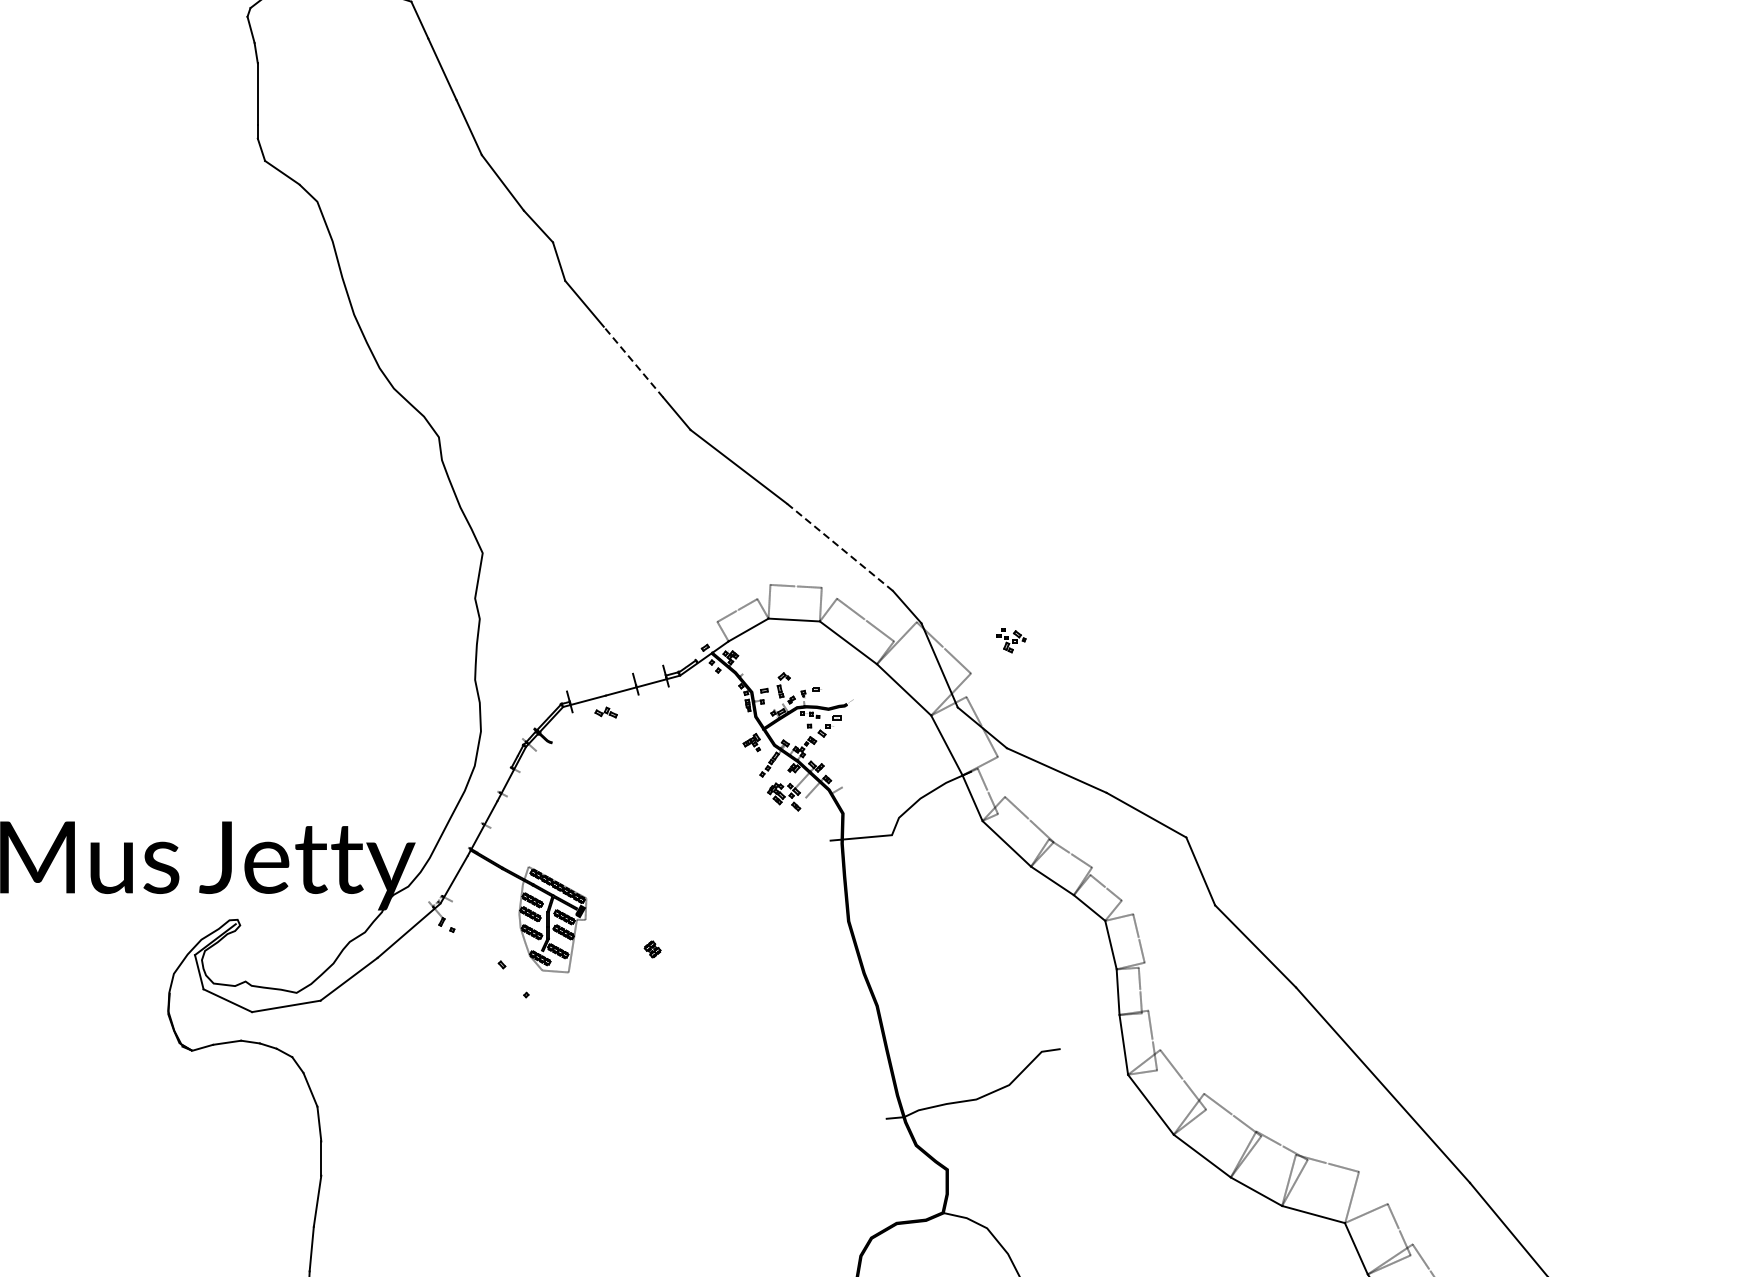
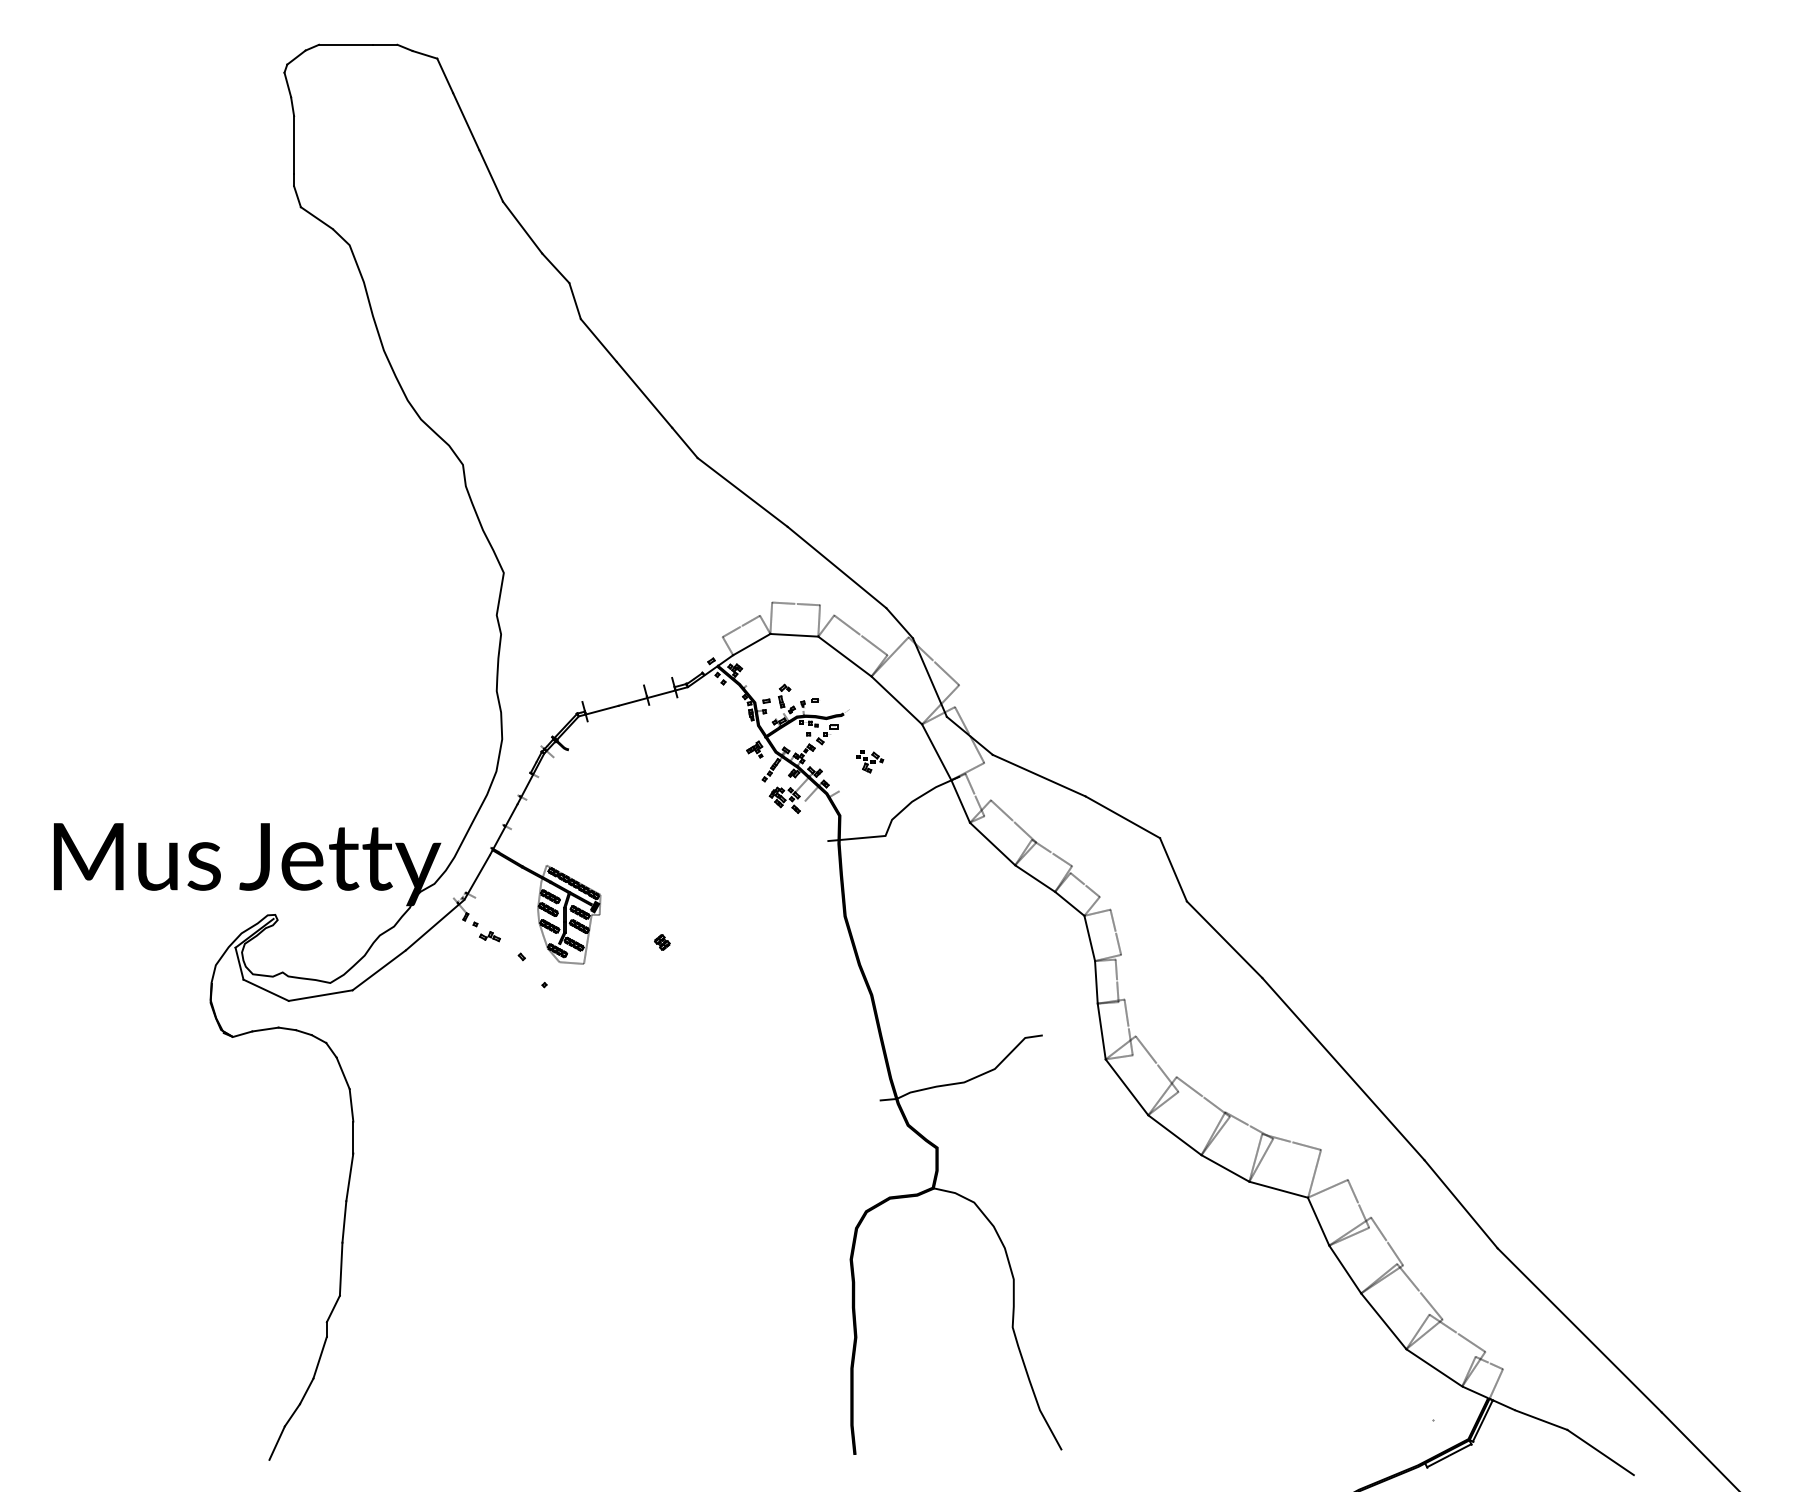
line: (633, 361) -> (644, 394), dashed -> solid
line: (839, 547) -> (836, 567), dashed -> solid
part: (1012, 640) -> (870, 761), moved
part: (605, 712) -> (489, 936), moved

